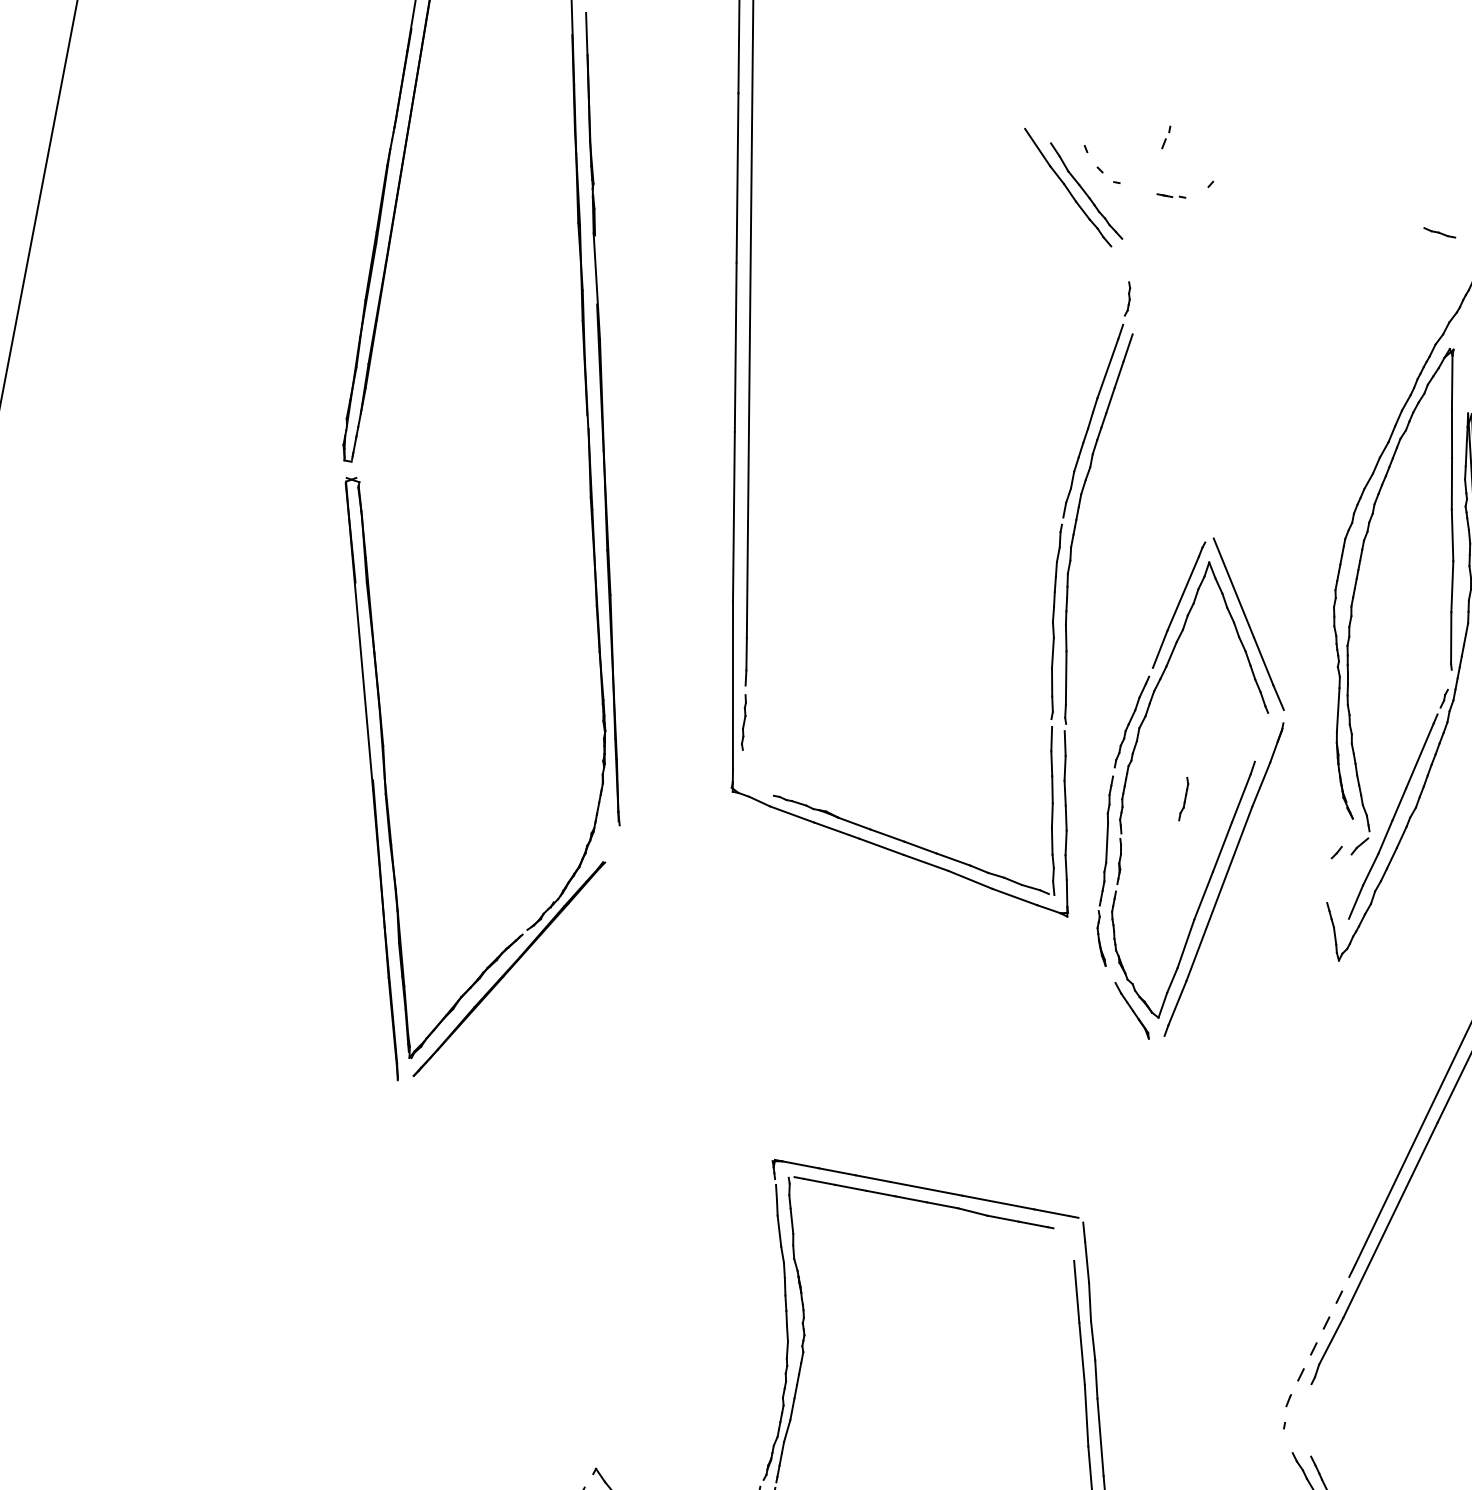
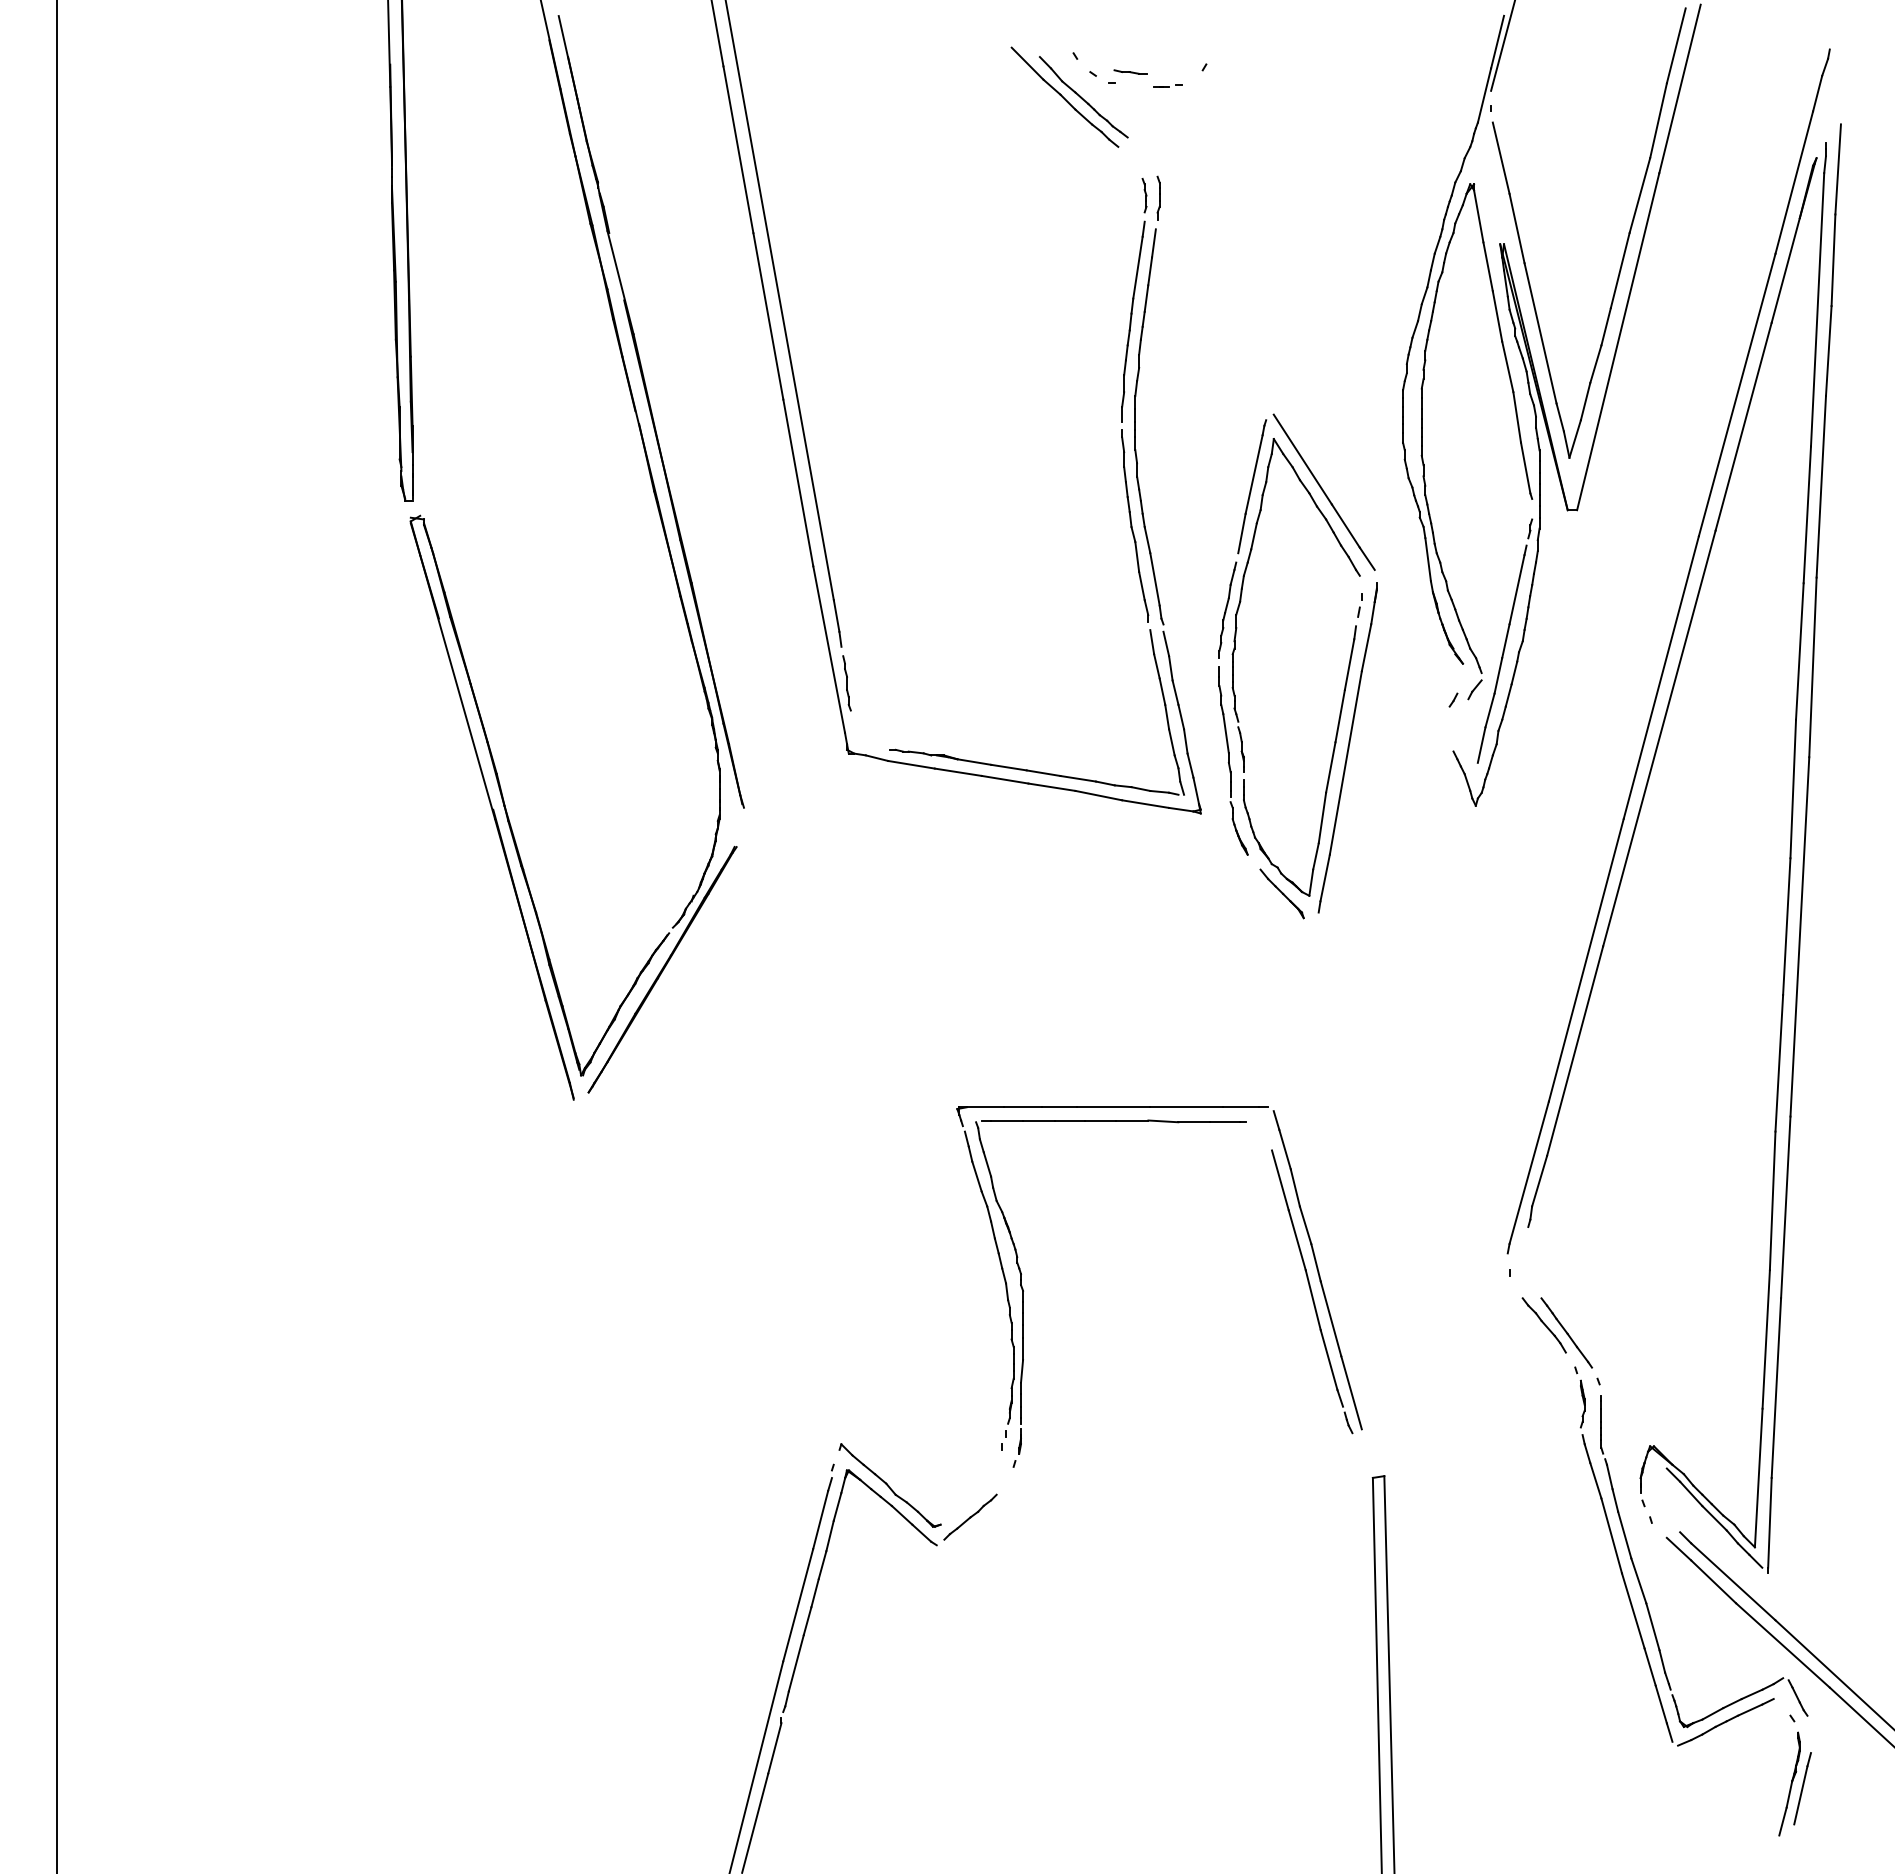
part: (1165, 137) -> (1359, 605), moved
line: (1439, 232) -> (1130, 71), moved
part: (1184, 798) -> (1158, 197), moved
line: (1322, 1330) -> (1529, 1172), dashed -> solid

